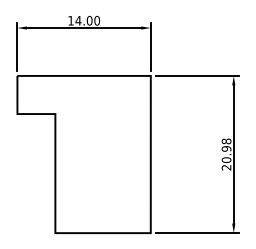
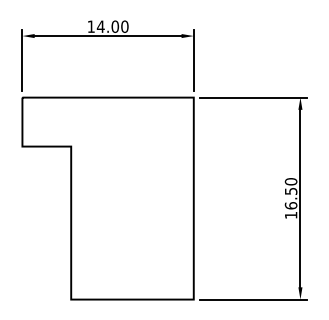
text: (226, 154) -> (290, 198), 20.98 -> 16.50

